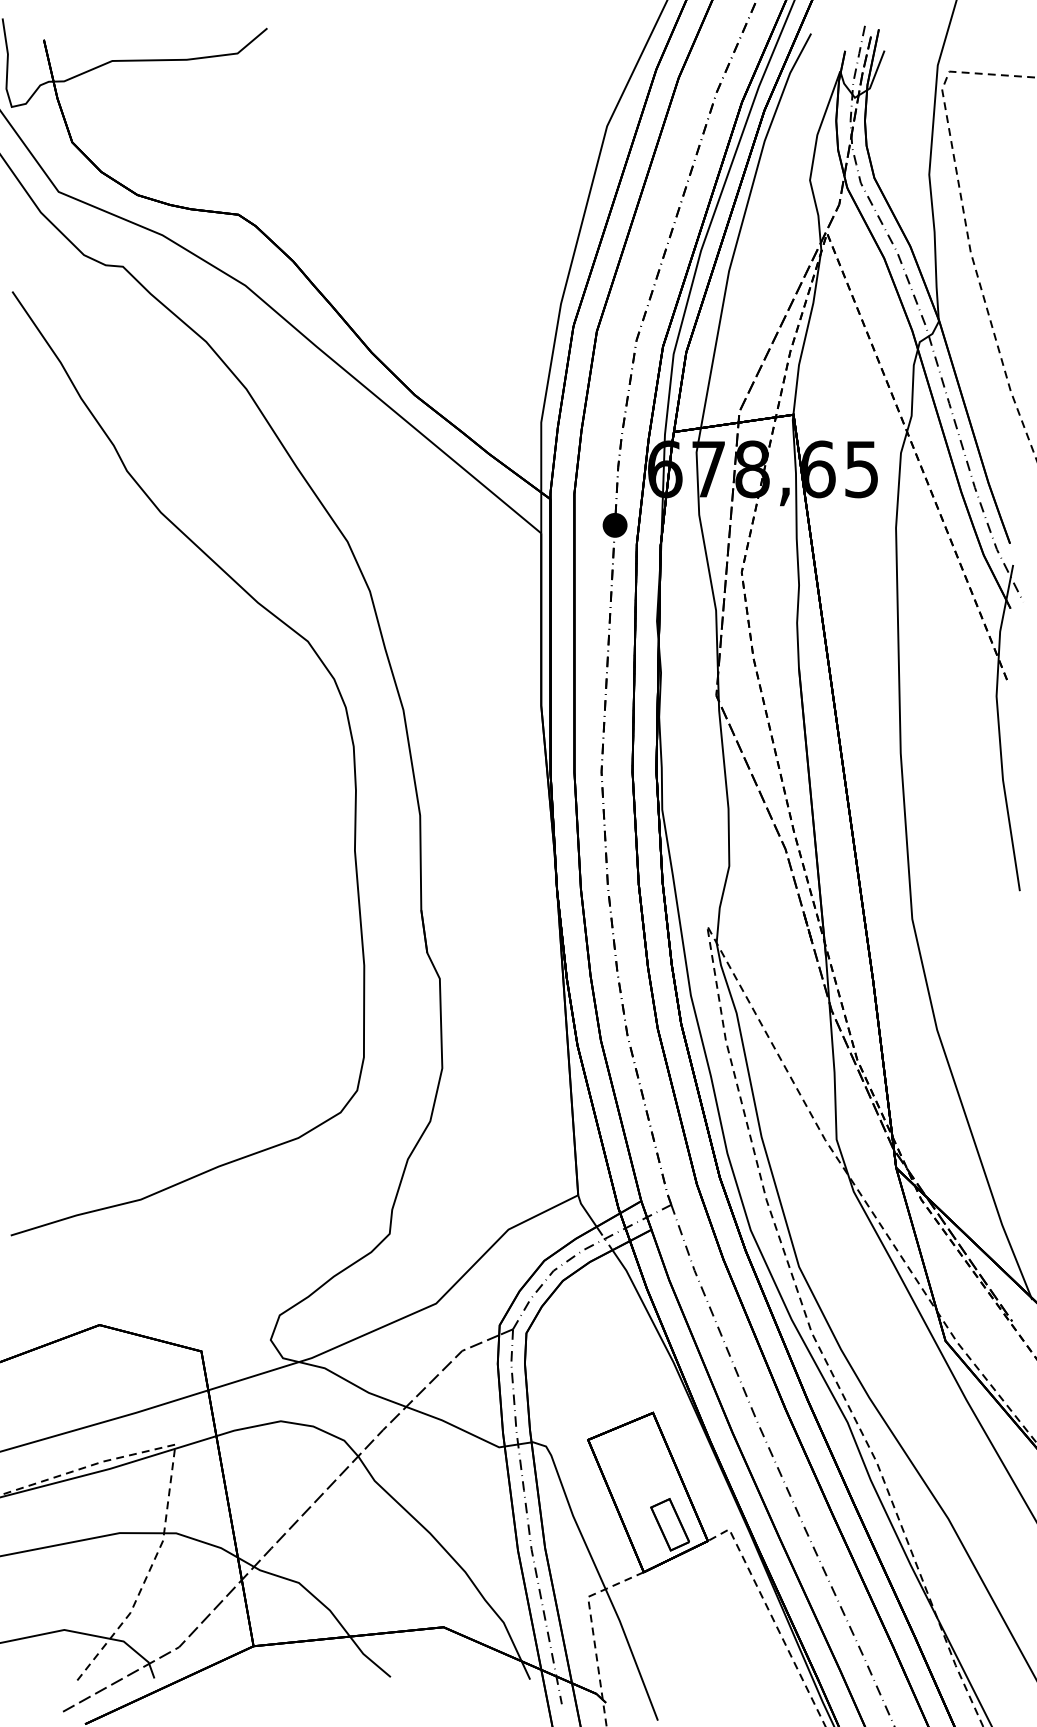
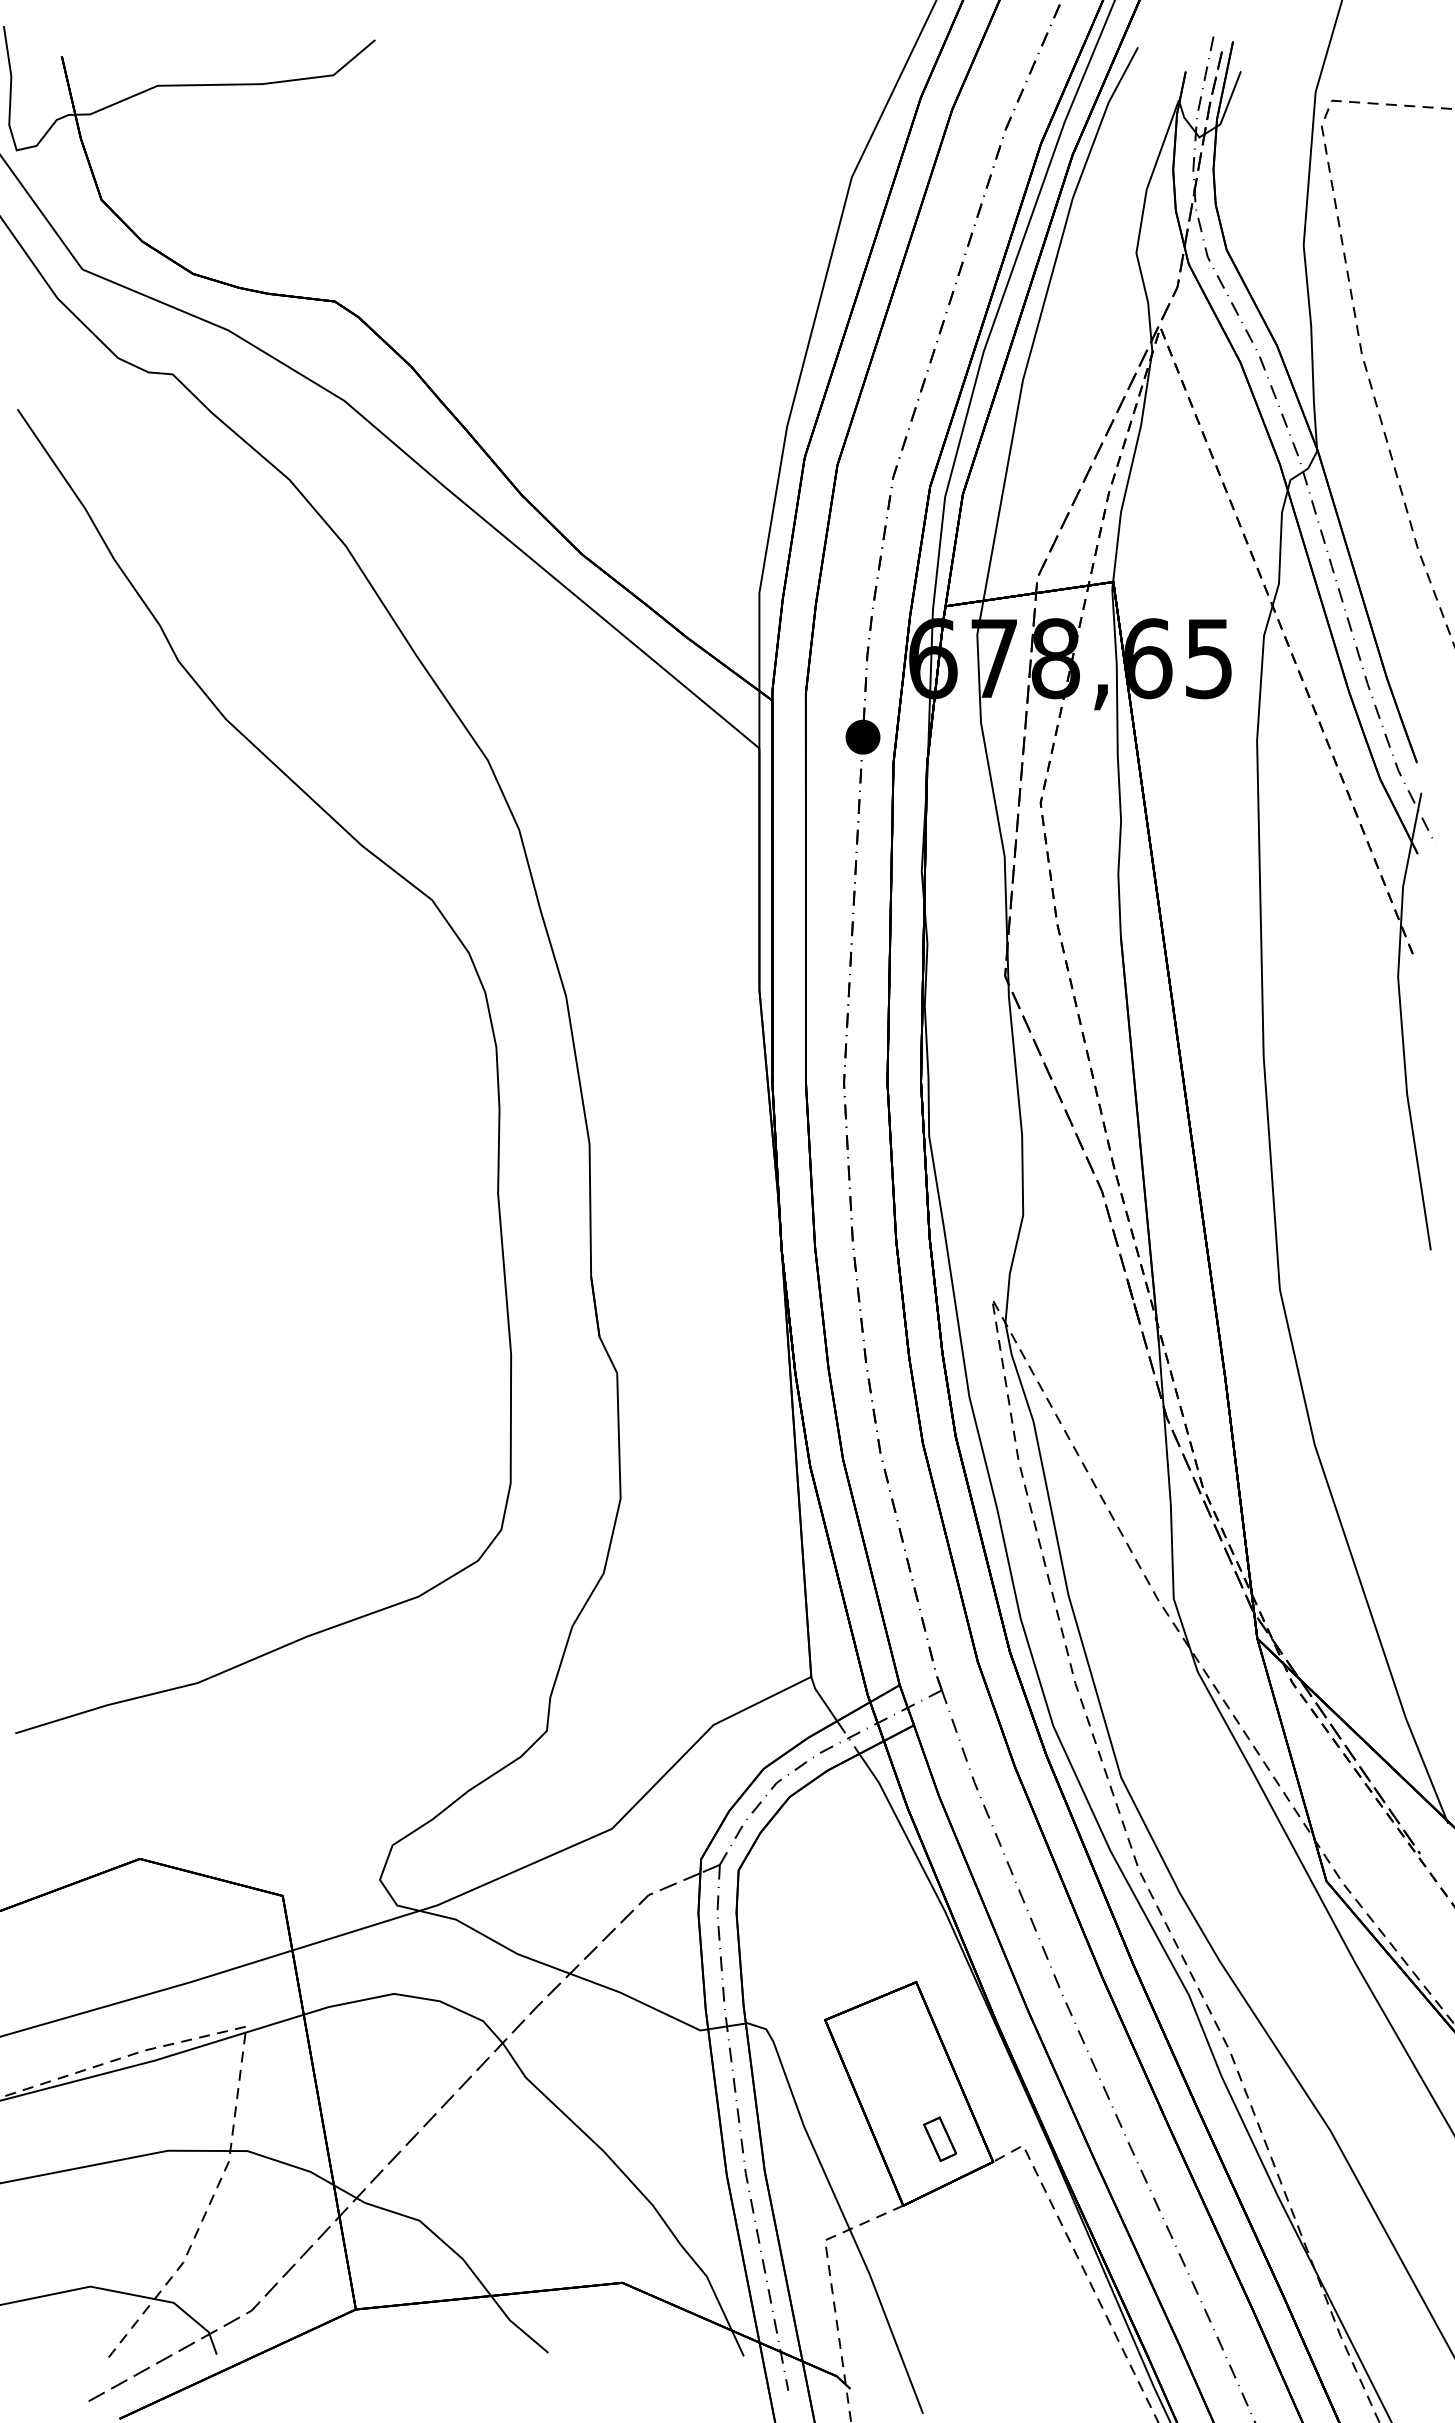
part: (669, 1525) -> (939, 2139), size x0.6

